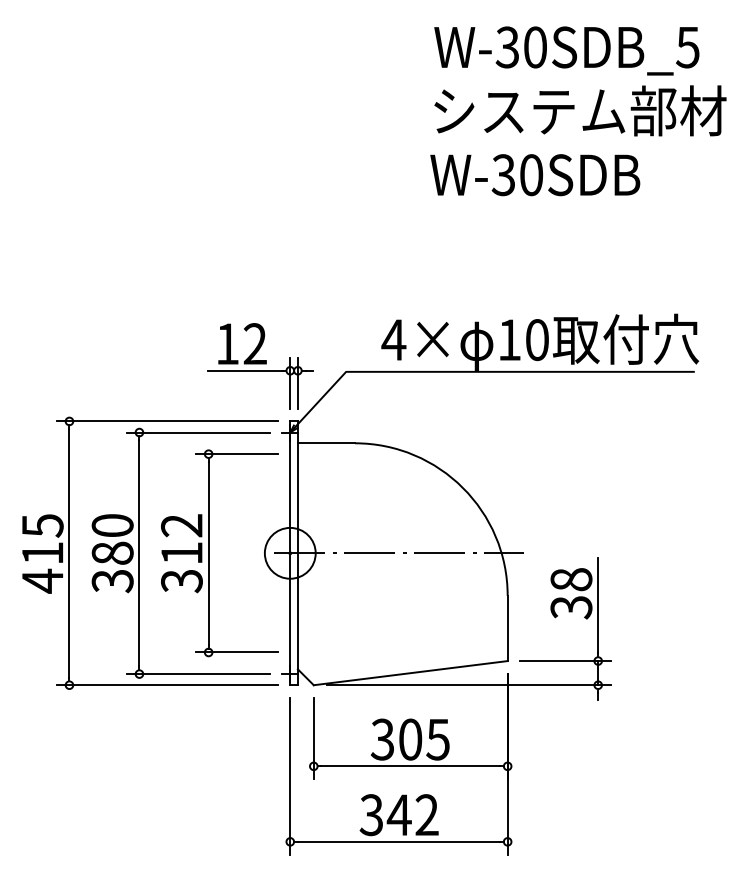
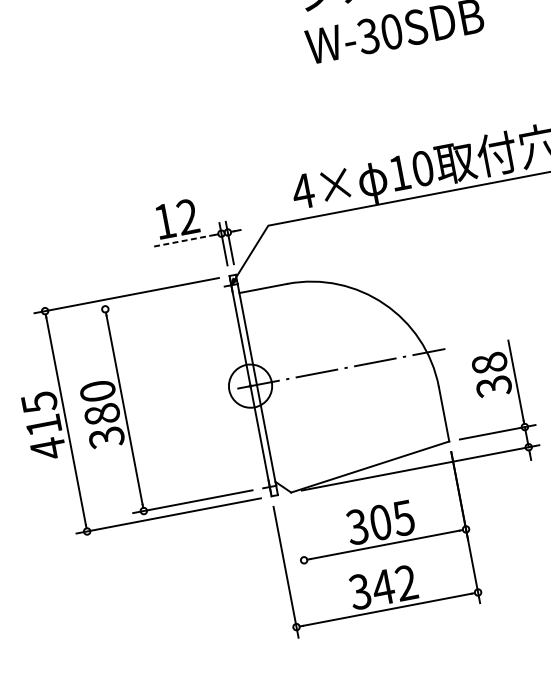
line: (244, 370) -> (183, 240), solid -> dashed
line: (197, 432) -> (153, 300), removed
part: (209, 553) -> (183, 399), removed
line: (313, 738) -> (299, 537), removed

